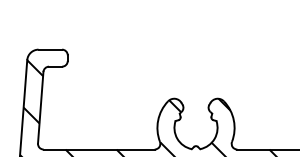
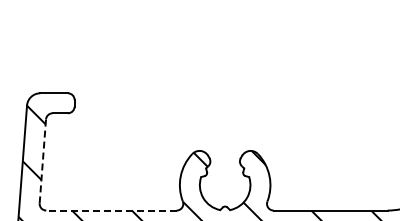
line: (40, 106) -> (42, 160), solid -> dashed
line: (99, 149) -> (111, 210), solid -> dashed

